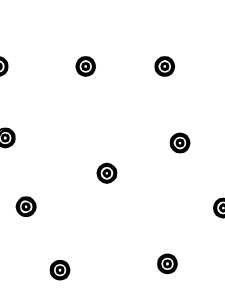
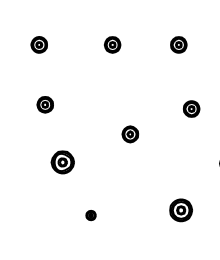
part: (25, 206) -> (62, 162), size x1.4
part: (166, 262) -> (180, 209), size x1.4
part: (59, 270) -> (90, 215), size x0.6

